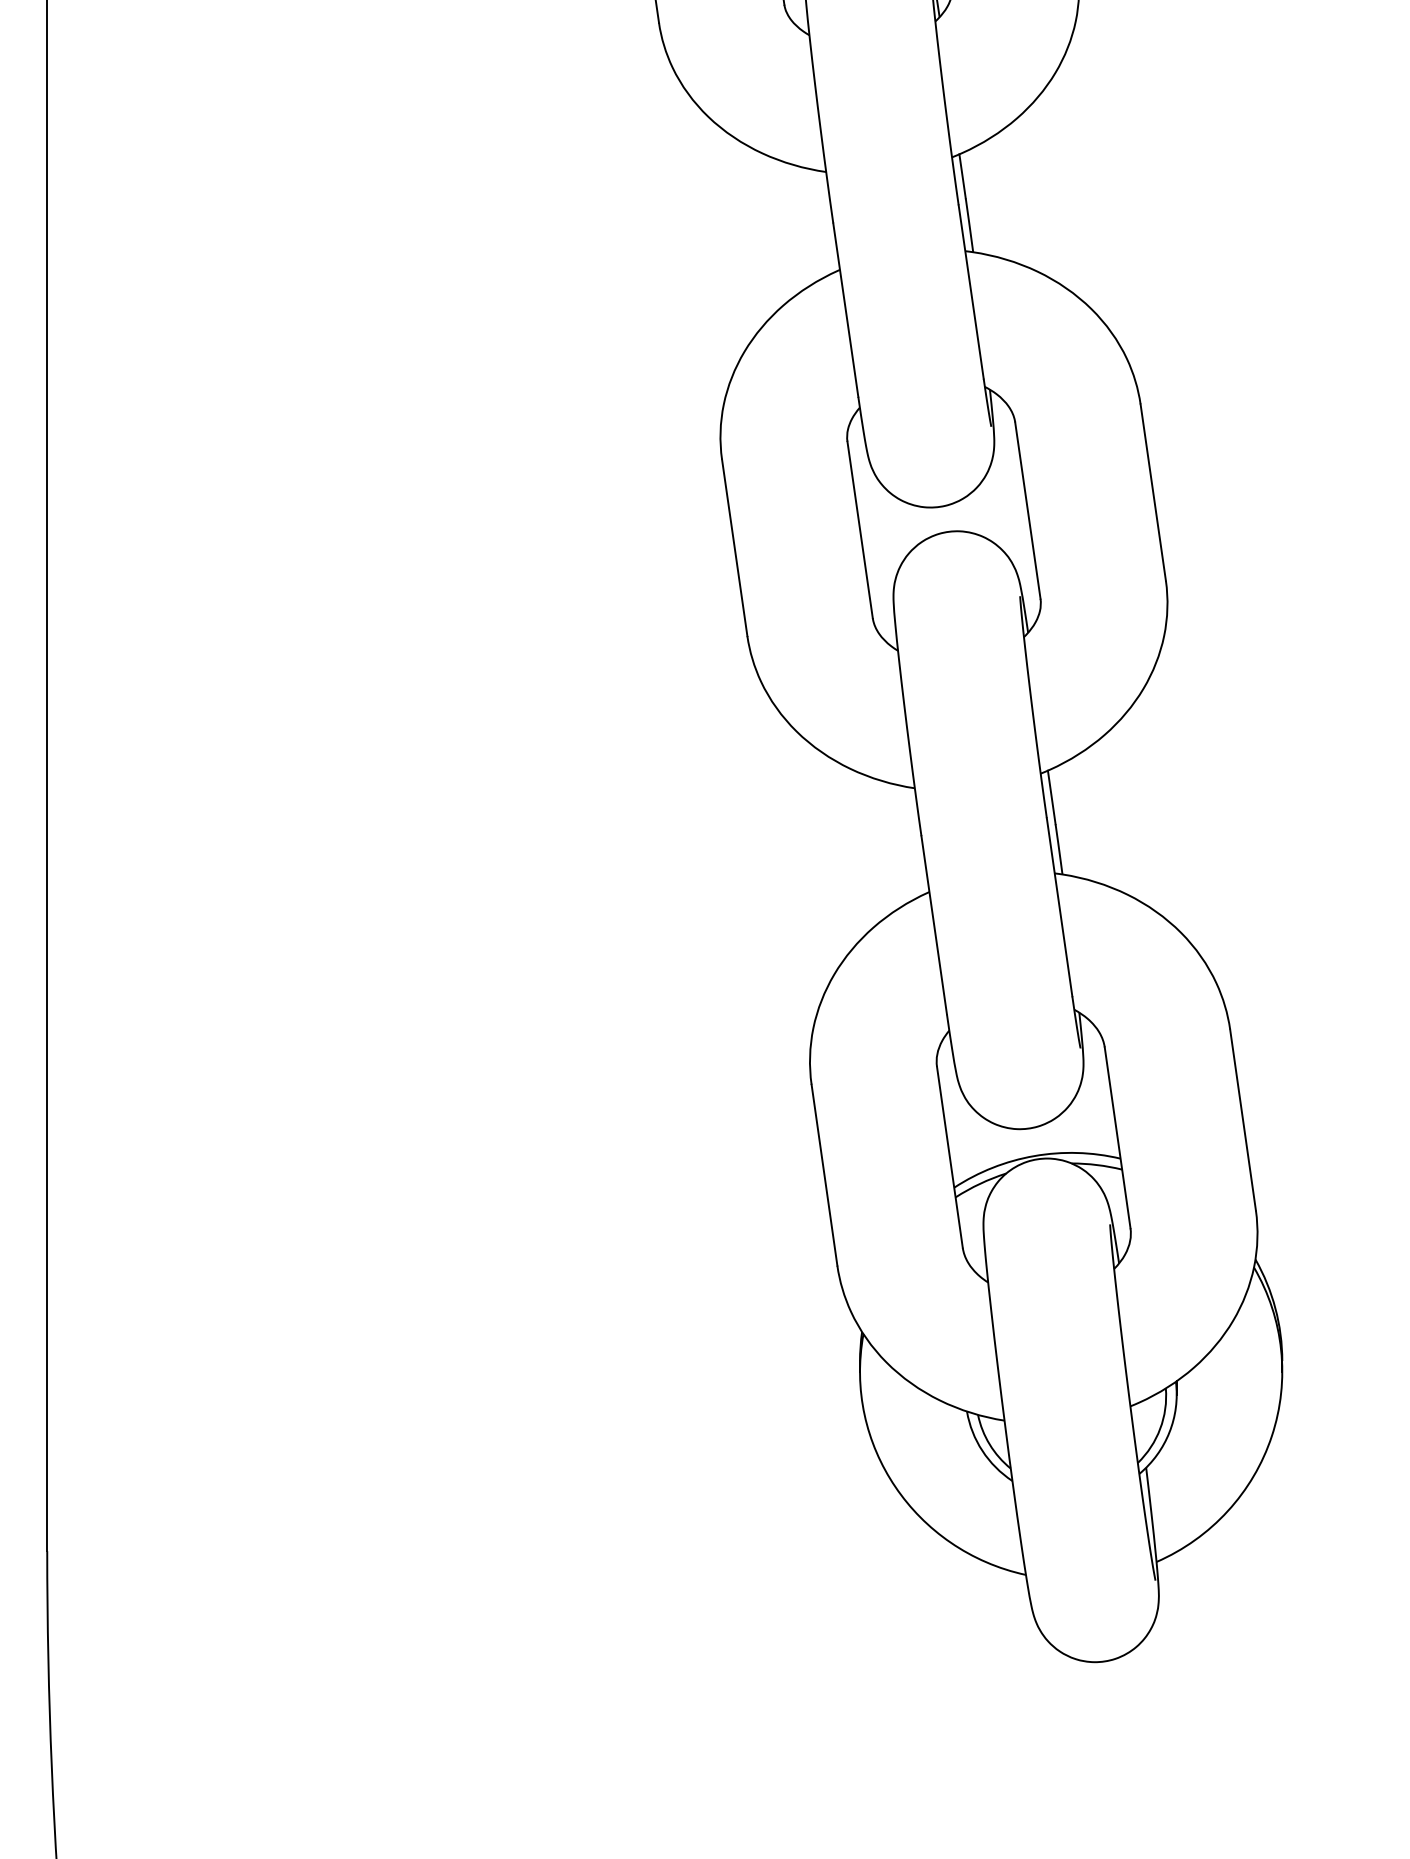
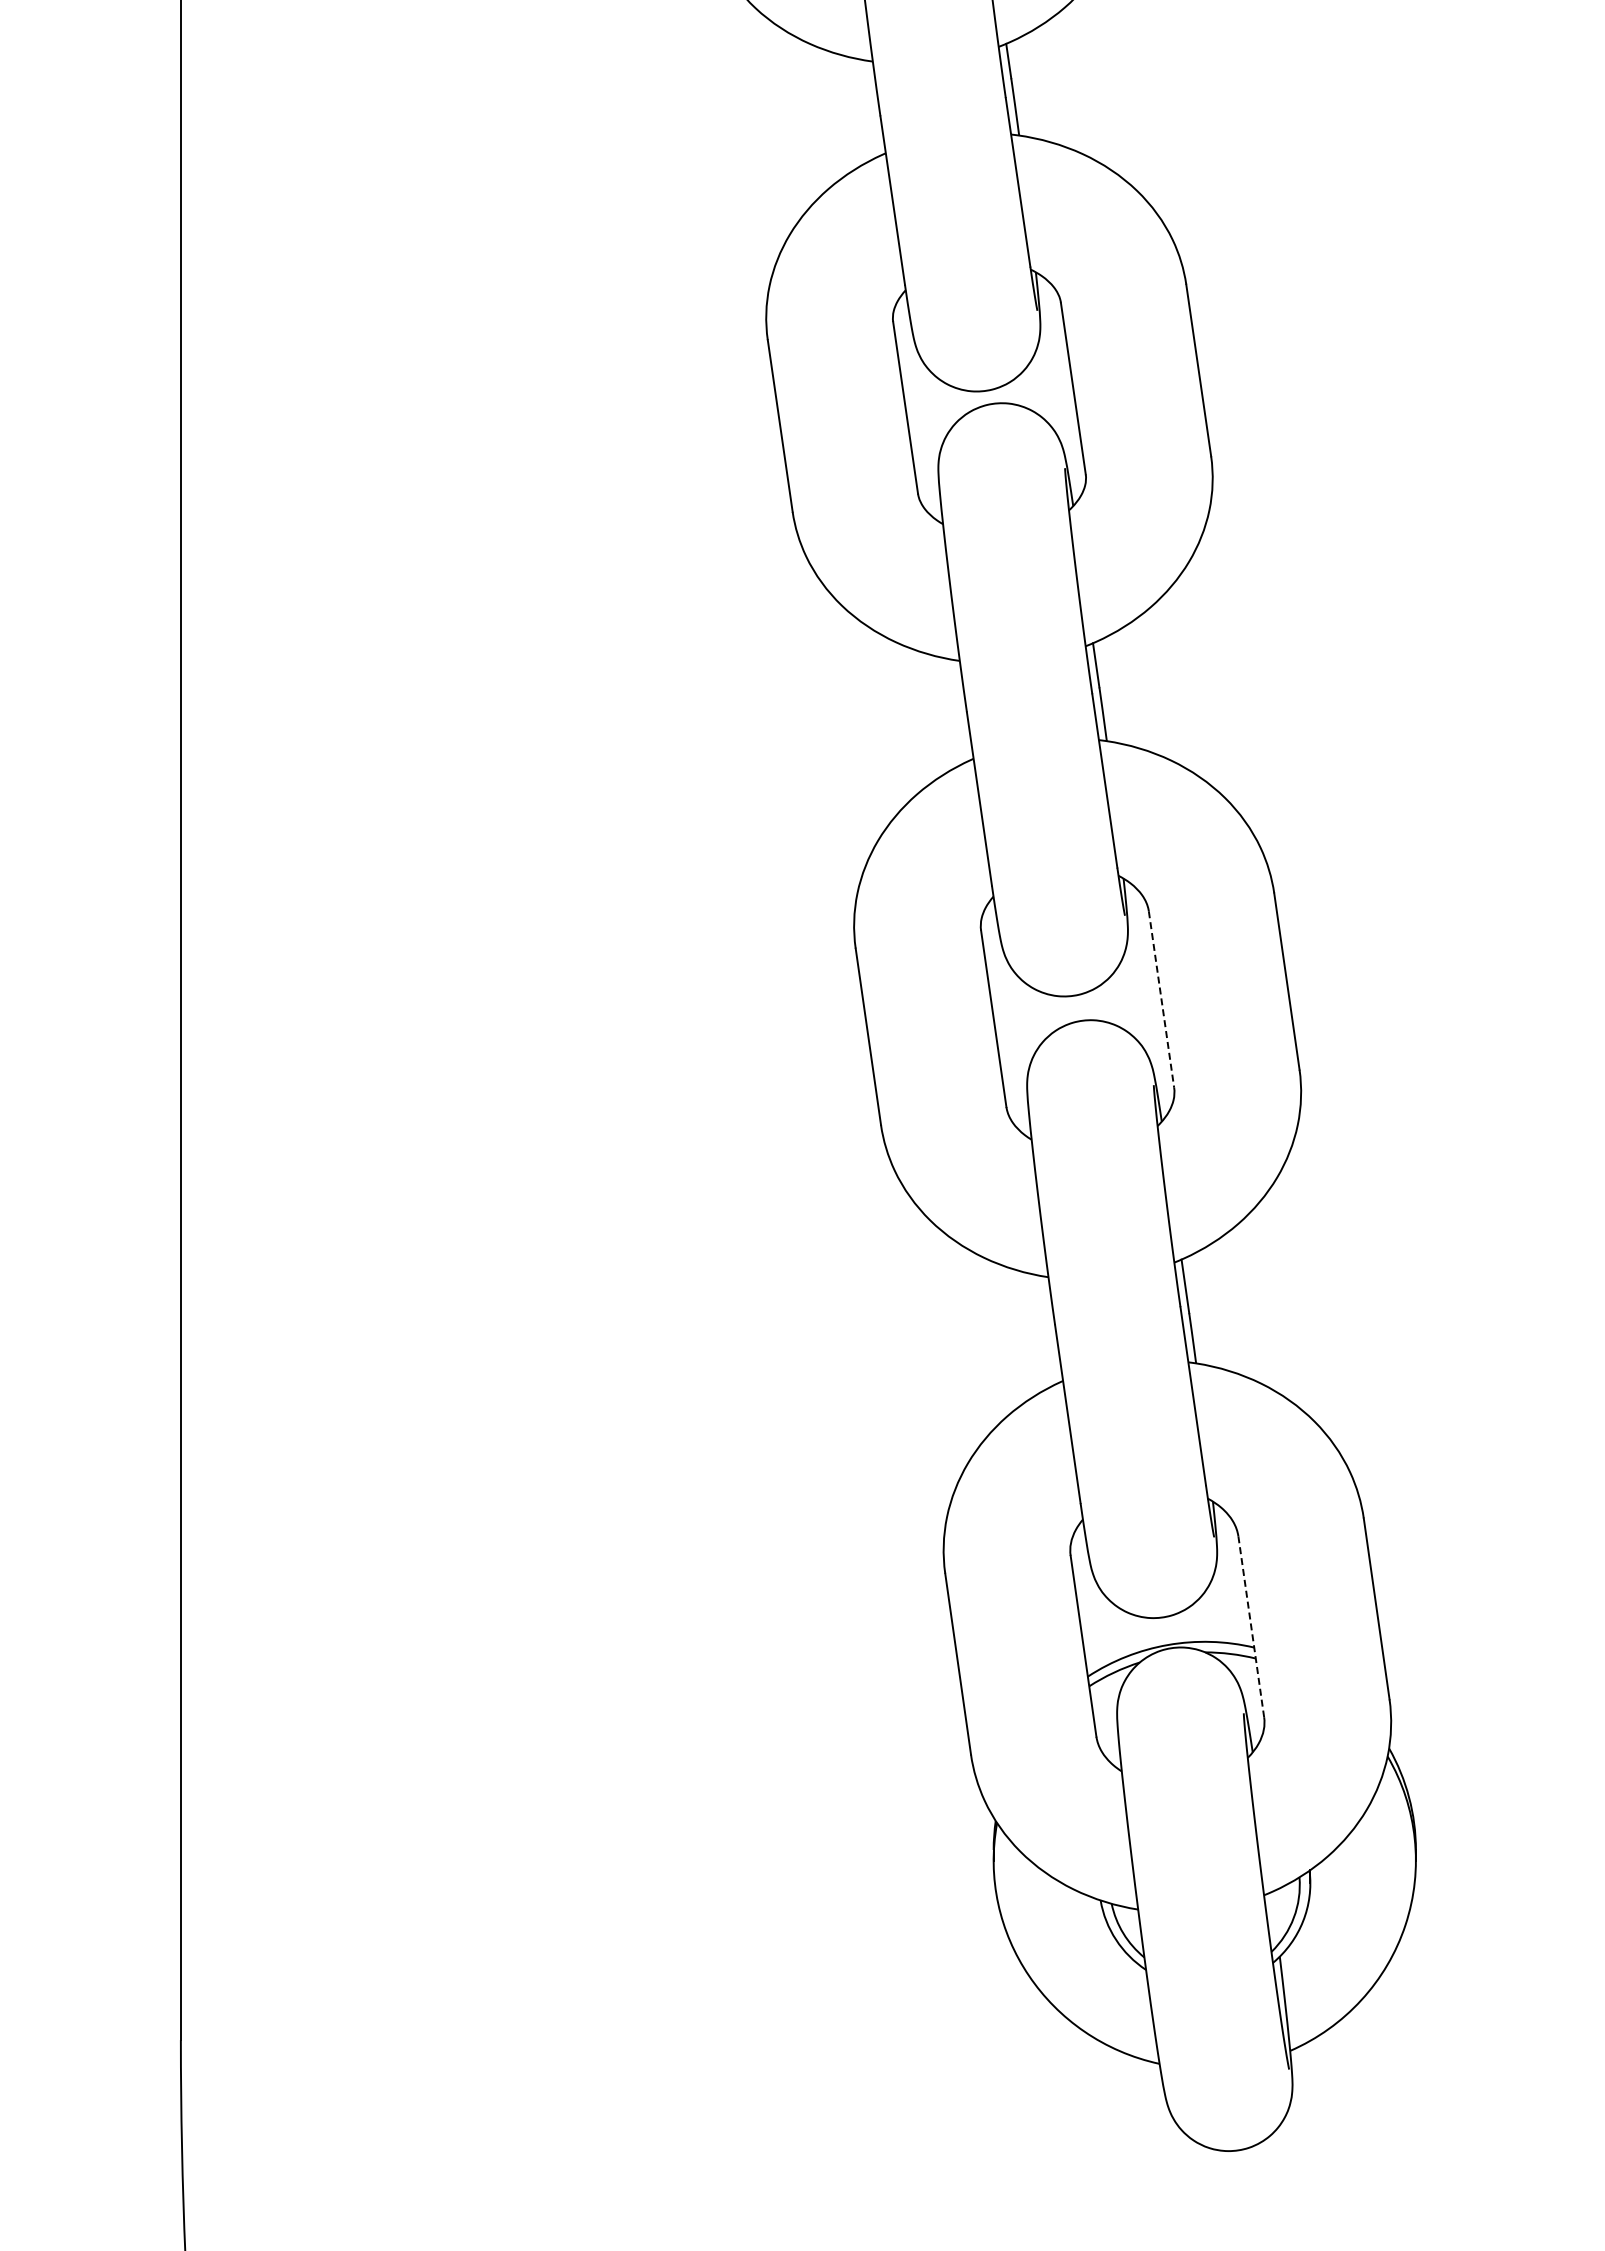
line: (1027, 511) -> (1161, 1000), solid -> dashed
line: (1117, 1138) -> (1251, 1627), solid -> dashed

